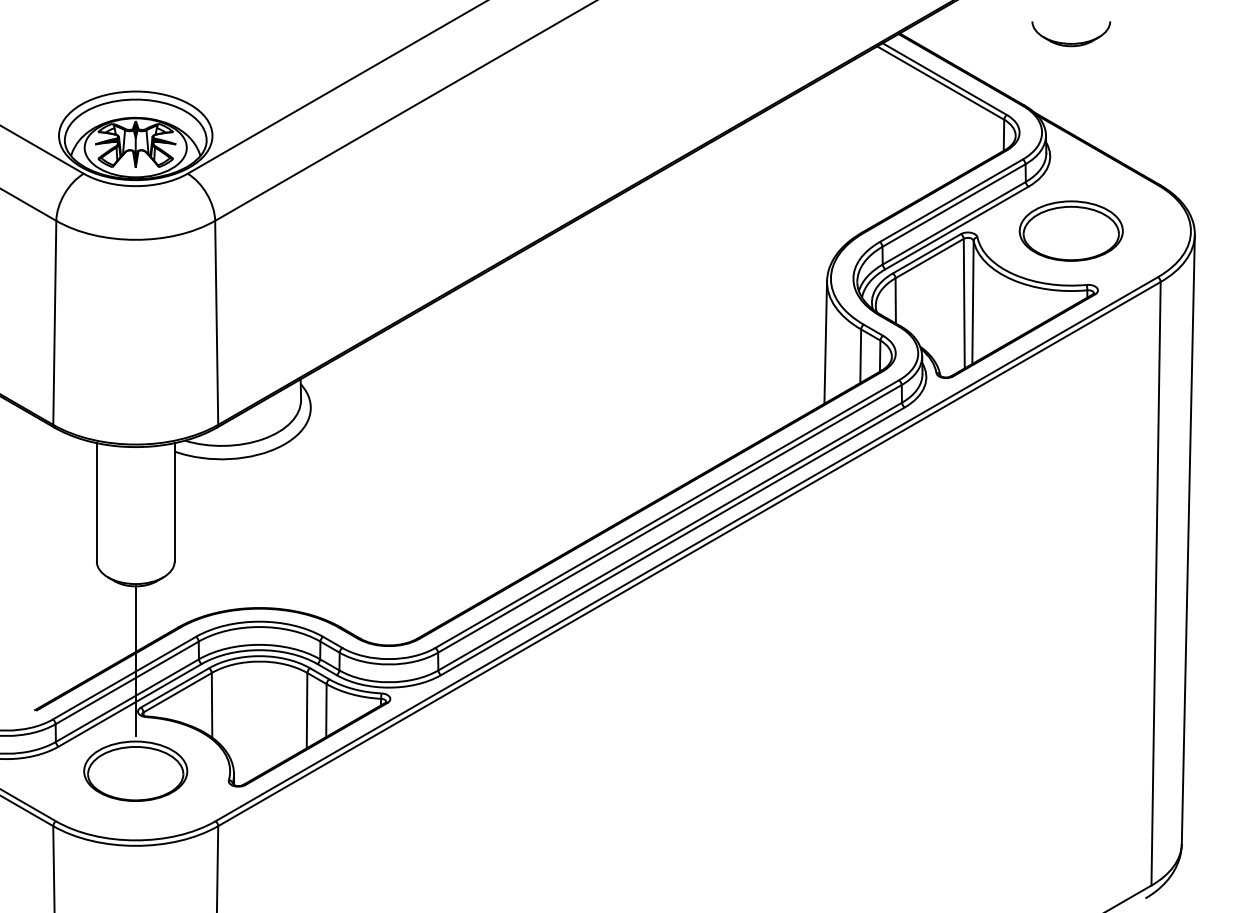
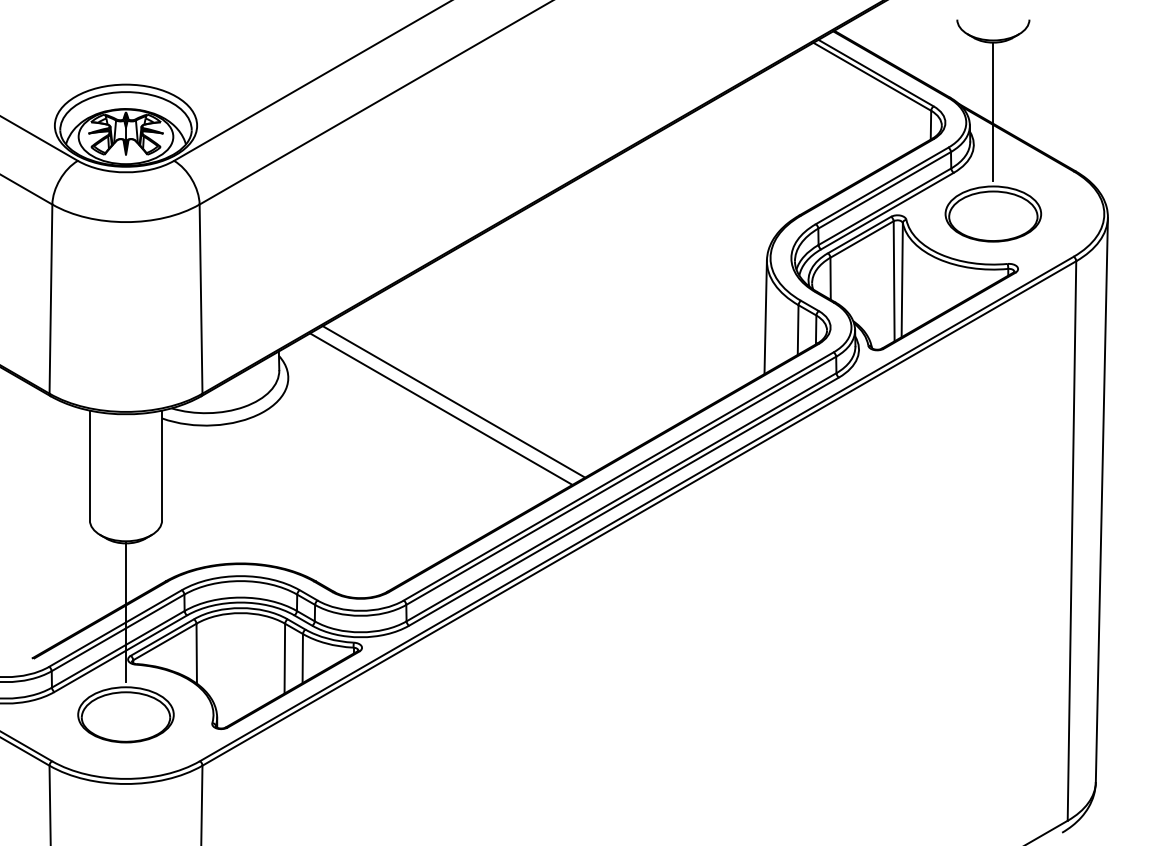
line: (1071, 120) -> (993, 111), added
line: (488, 433) -> (453, 401), added
line: (476, 440) -> (441, 408), added

